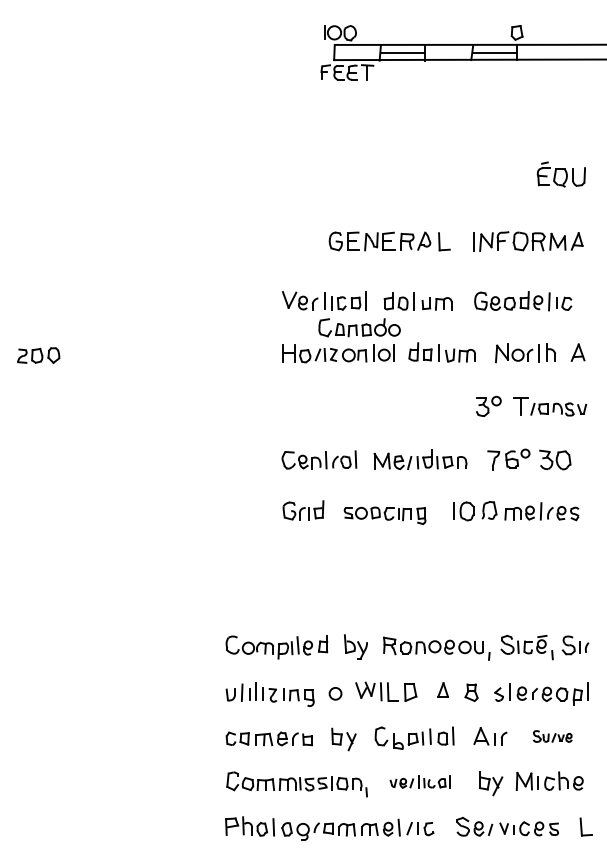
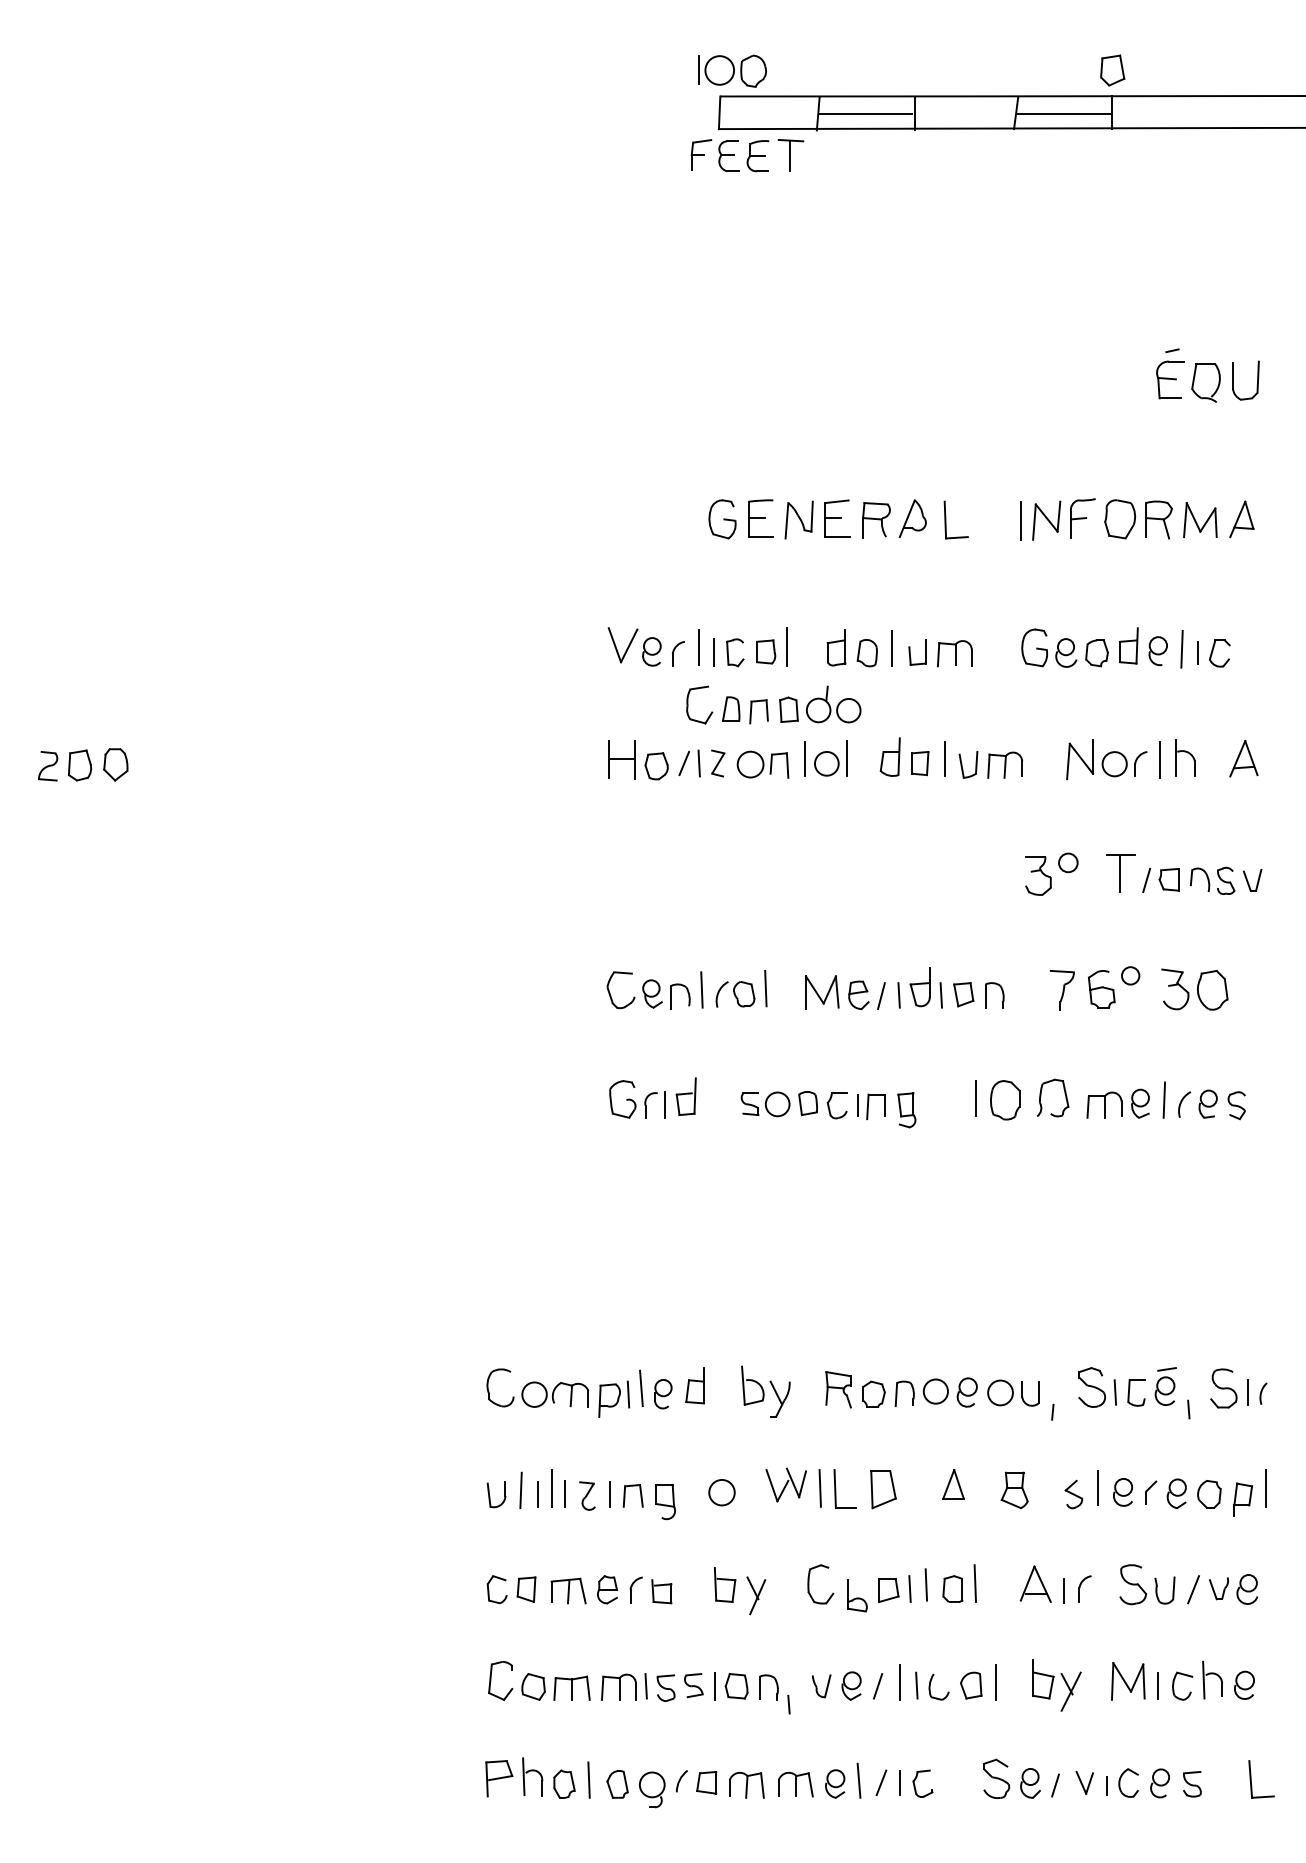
part: (552, 736) -> (1188, 1584), size x1.67
part: (420, 782) -> (904, 1683), size x1.43

